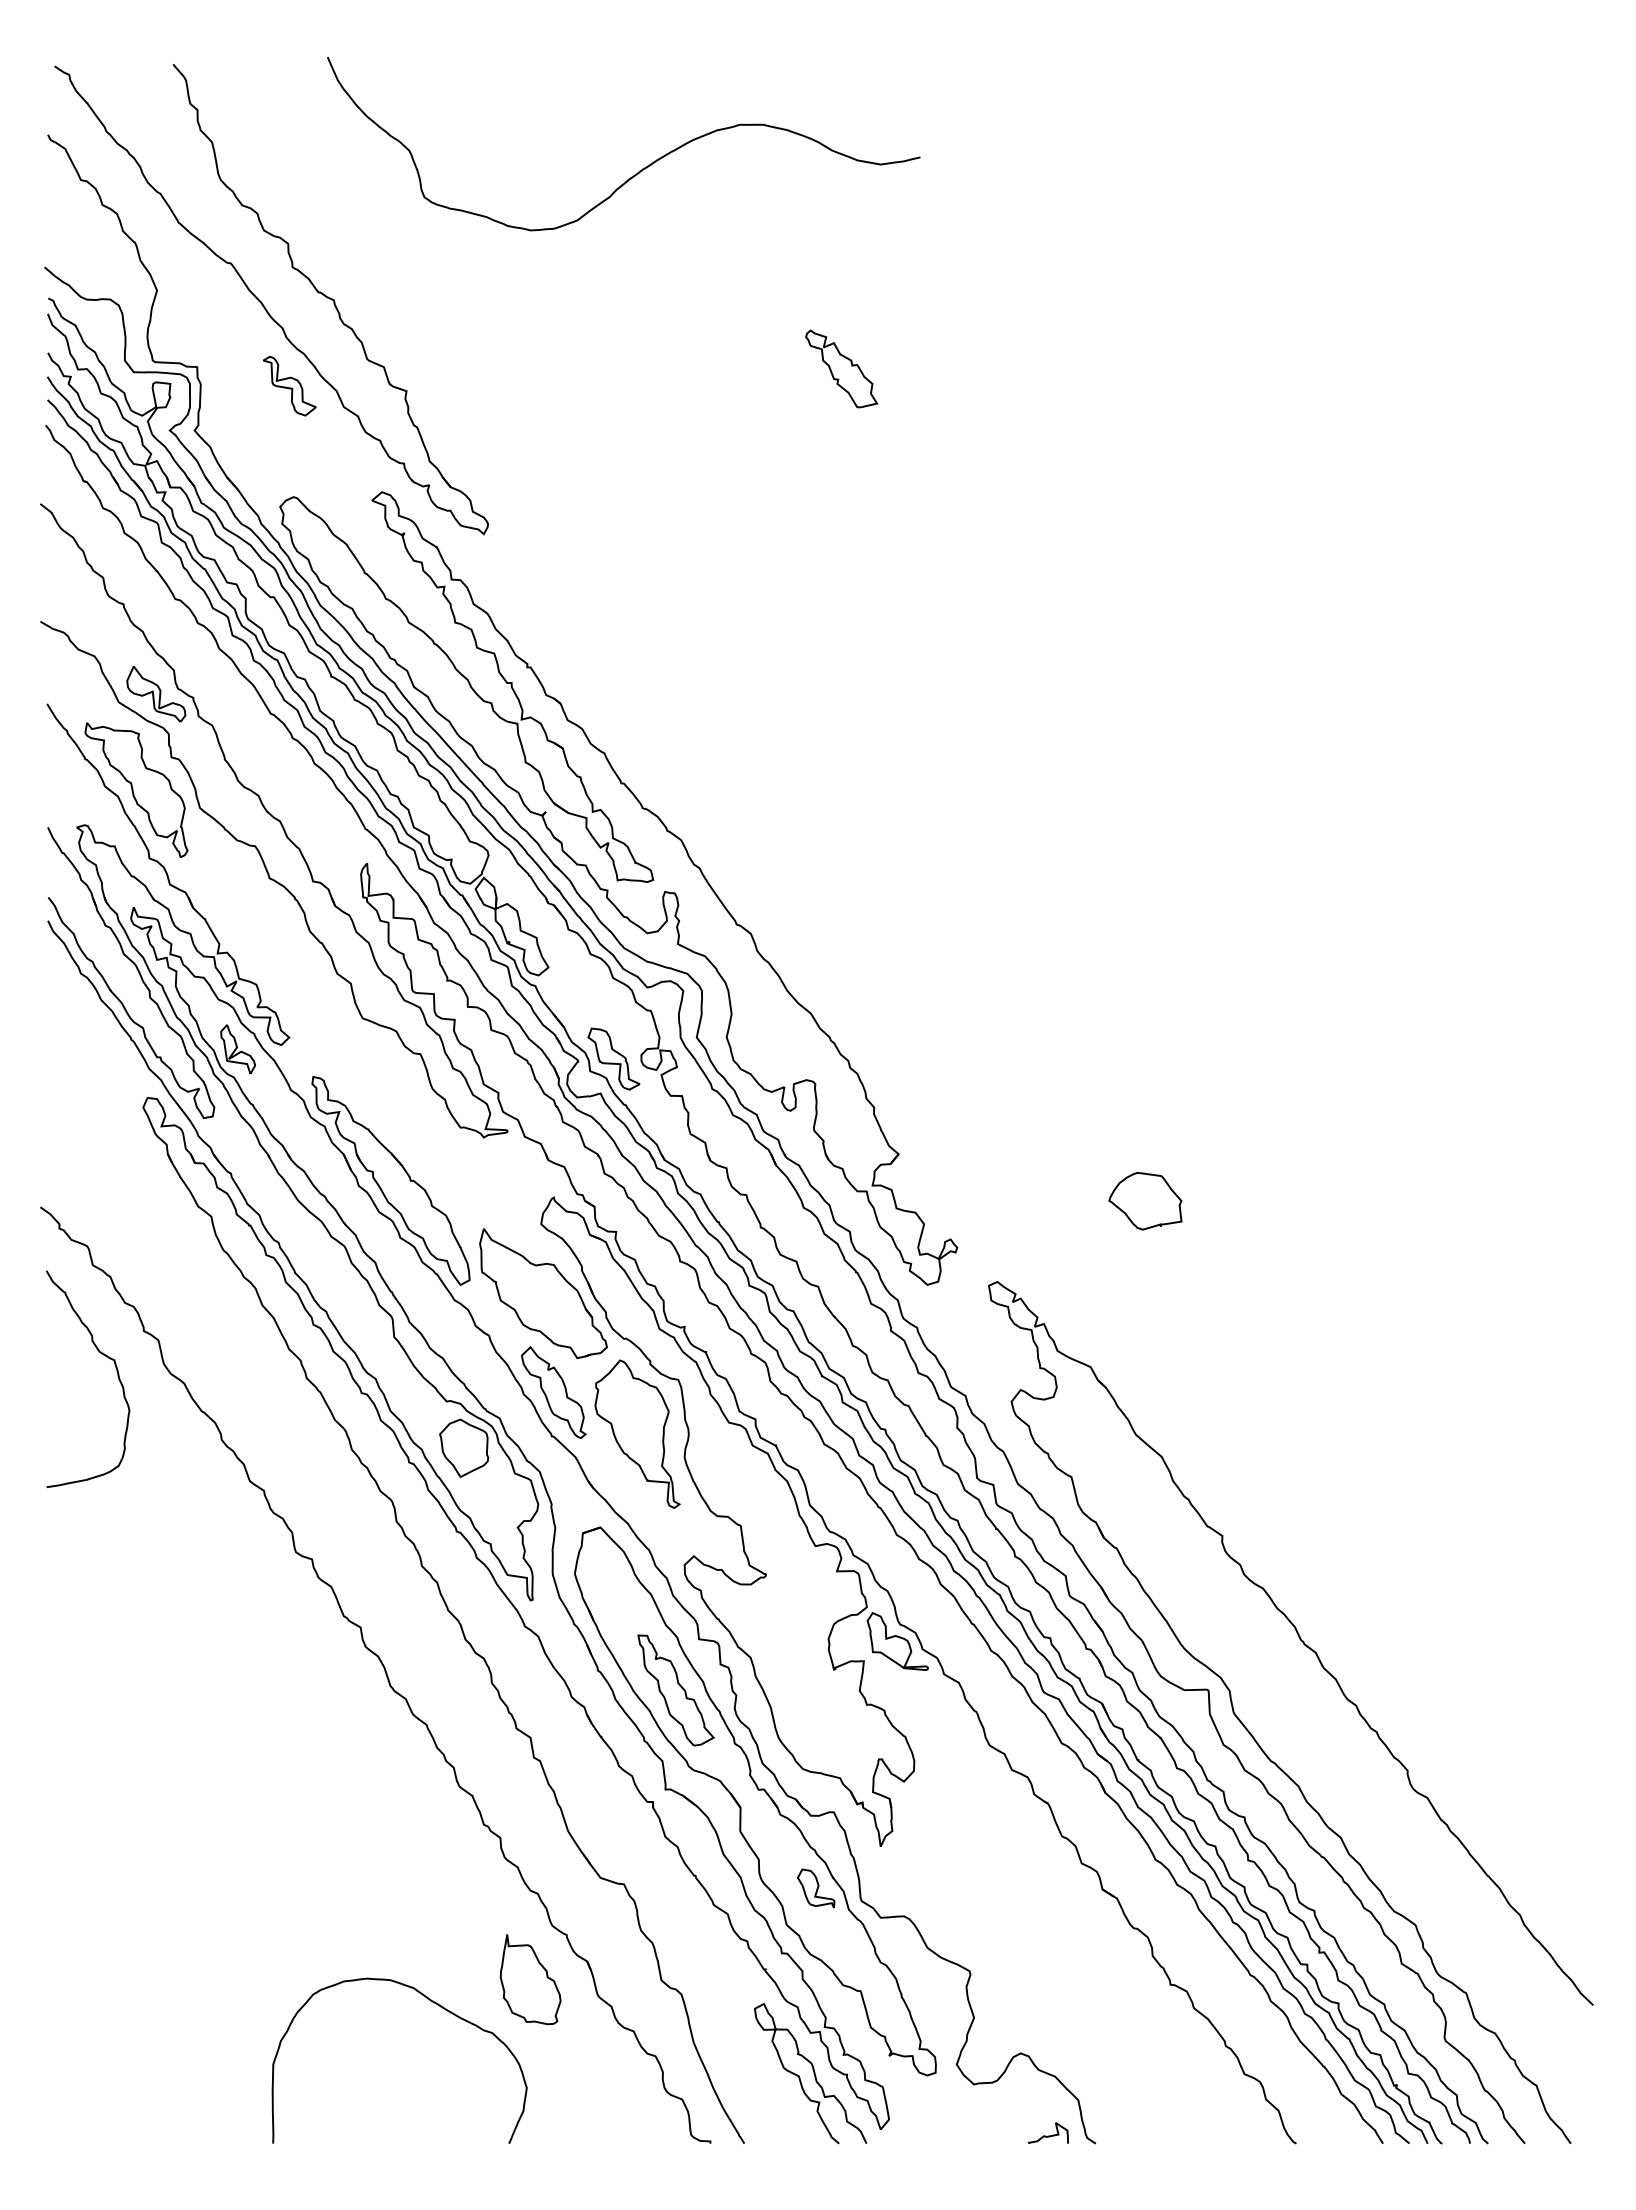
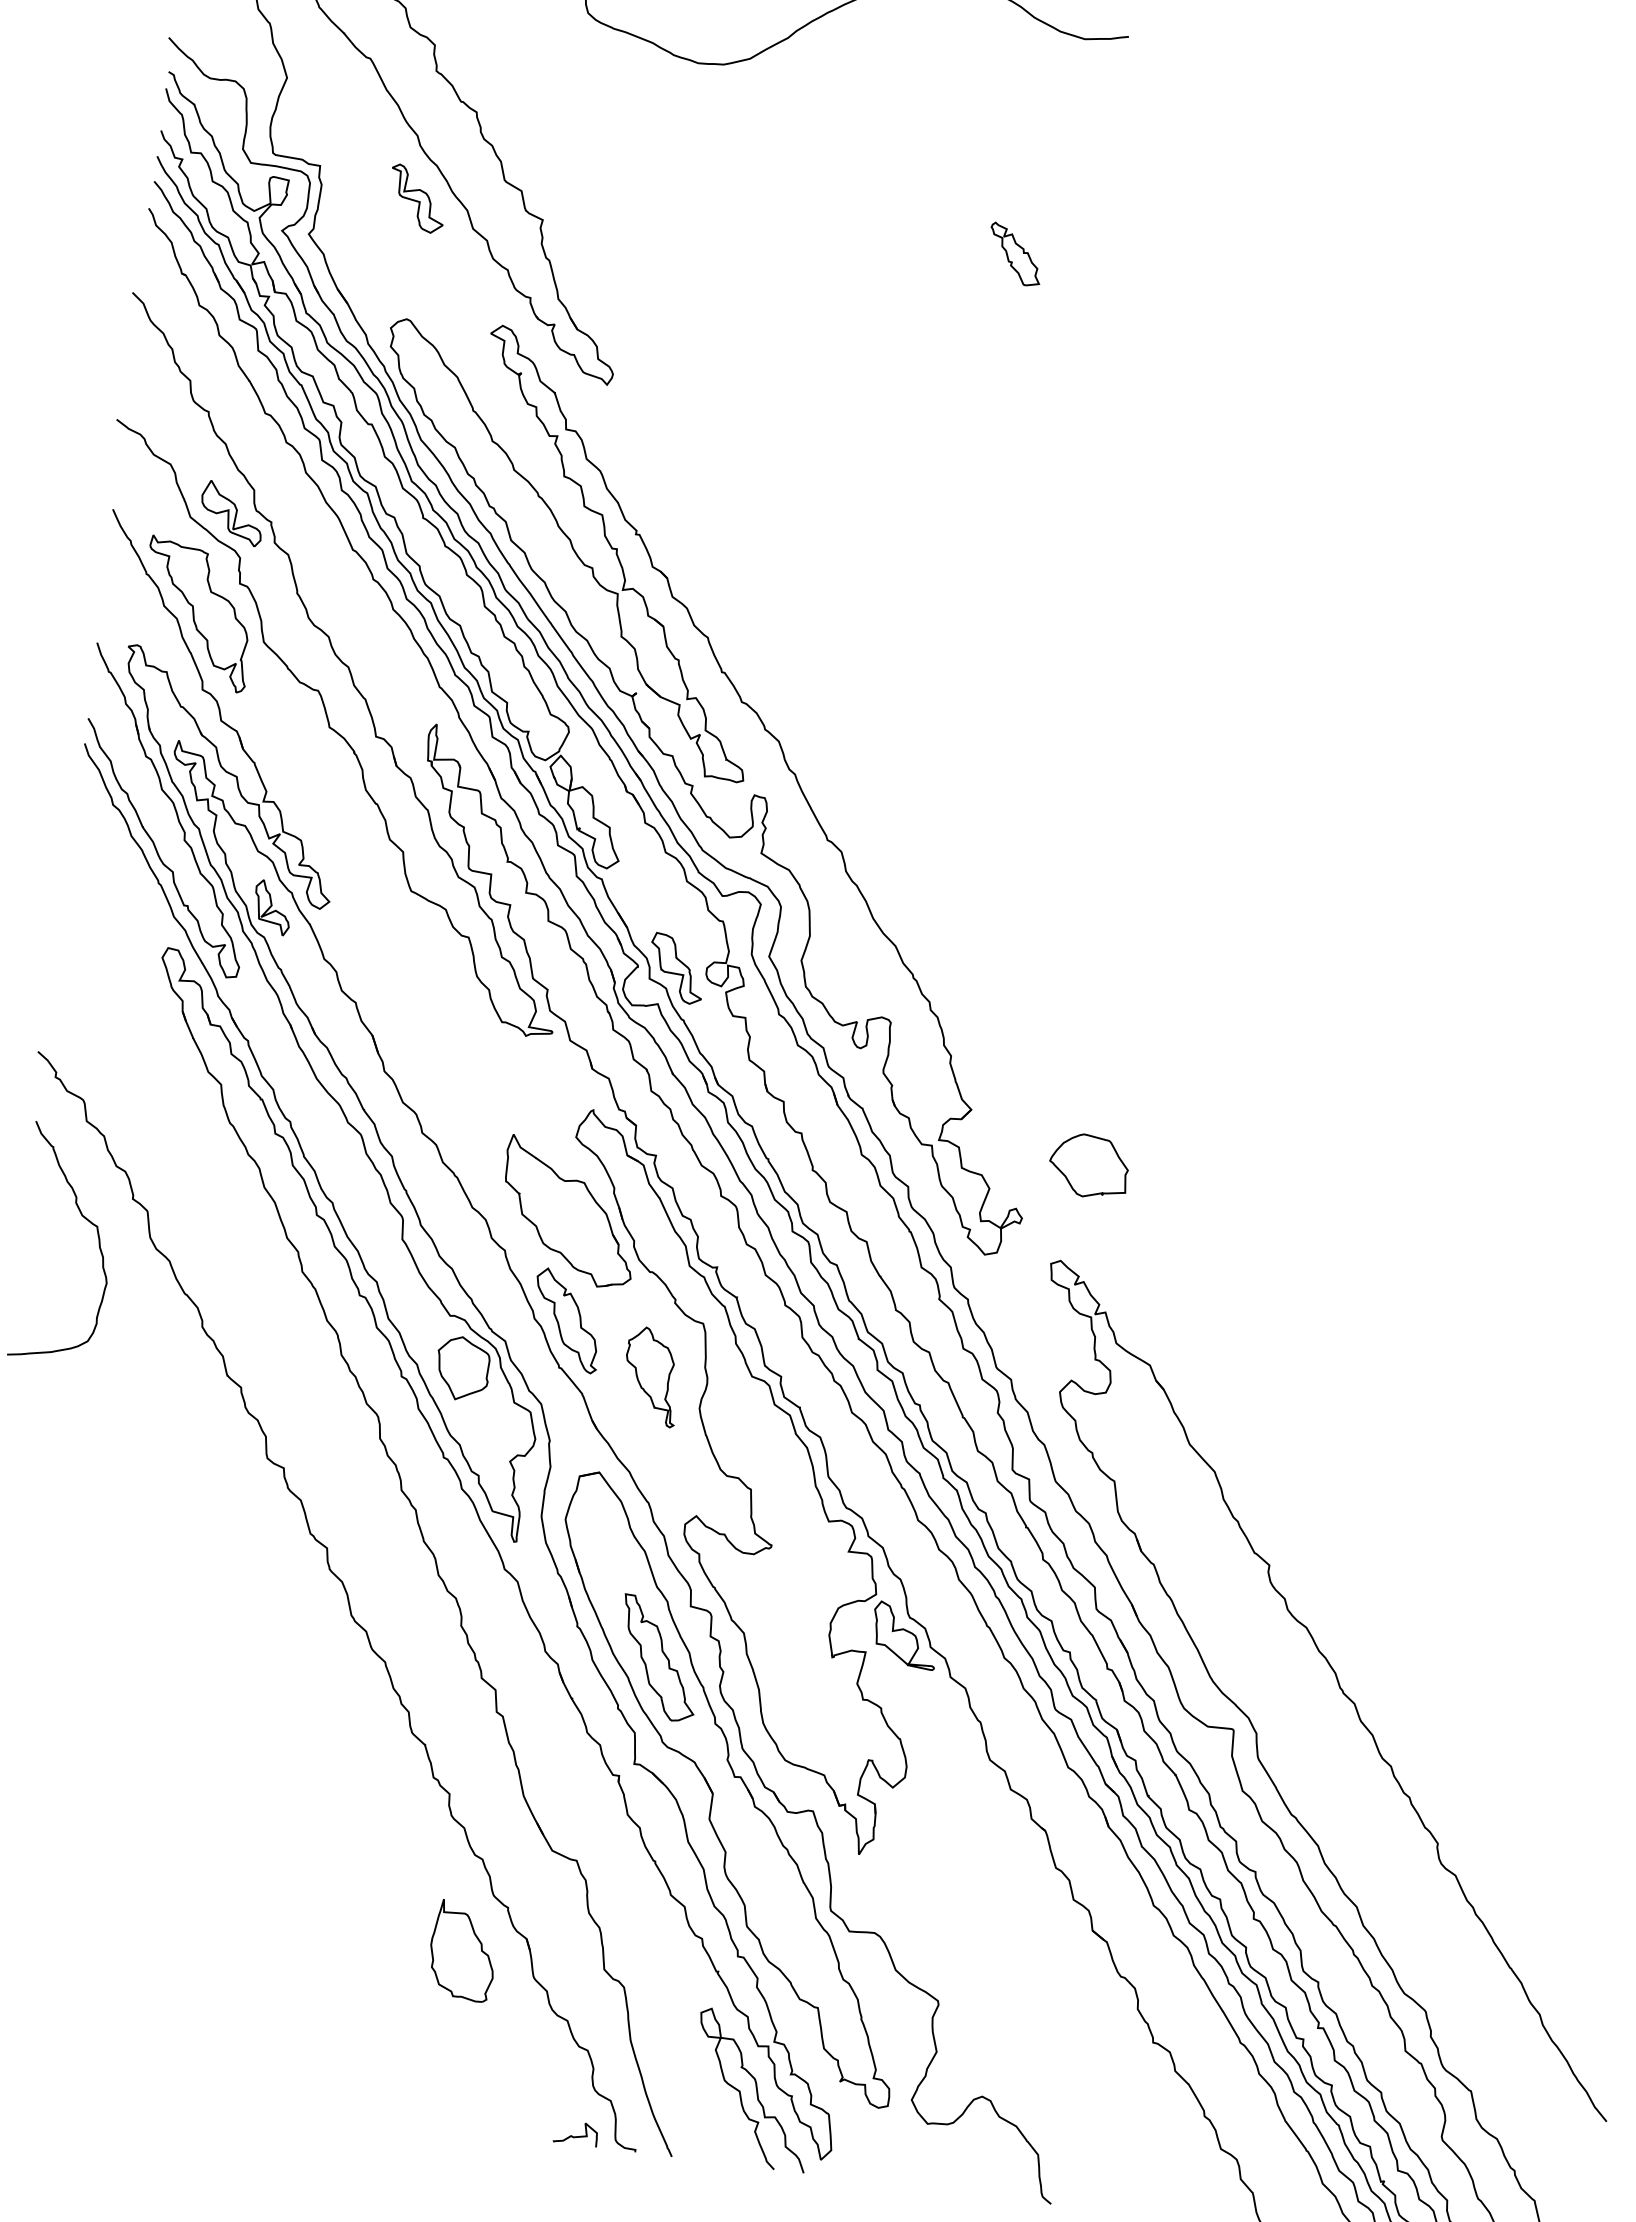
part: (841, 368) -> (1015, 254), size x0.7
part: (390, 1180) -> (419, 1069), removed
part: (1145, 1201) -> (1089, 1166), moved
part: (637, 1433) -> (651, 1376), size x0.6
part: (816, 1888) -> (783, 1891), removed
curve: (435, 2004) -> (357, 1965), removed
curve: (1047, 2135) -> (574, 2135), moved

